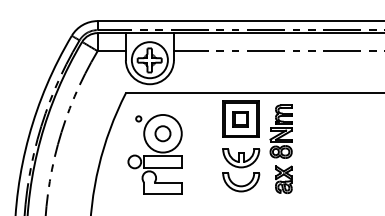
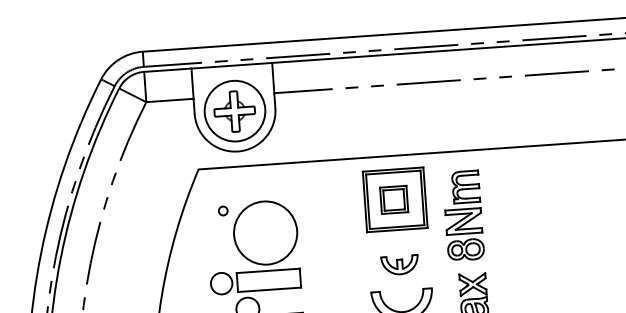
circle: (162, 133) -> (264, 232), removed
part: (241, 158) -> (400, 265), size x0.6

